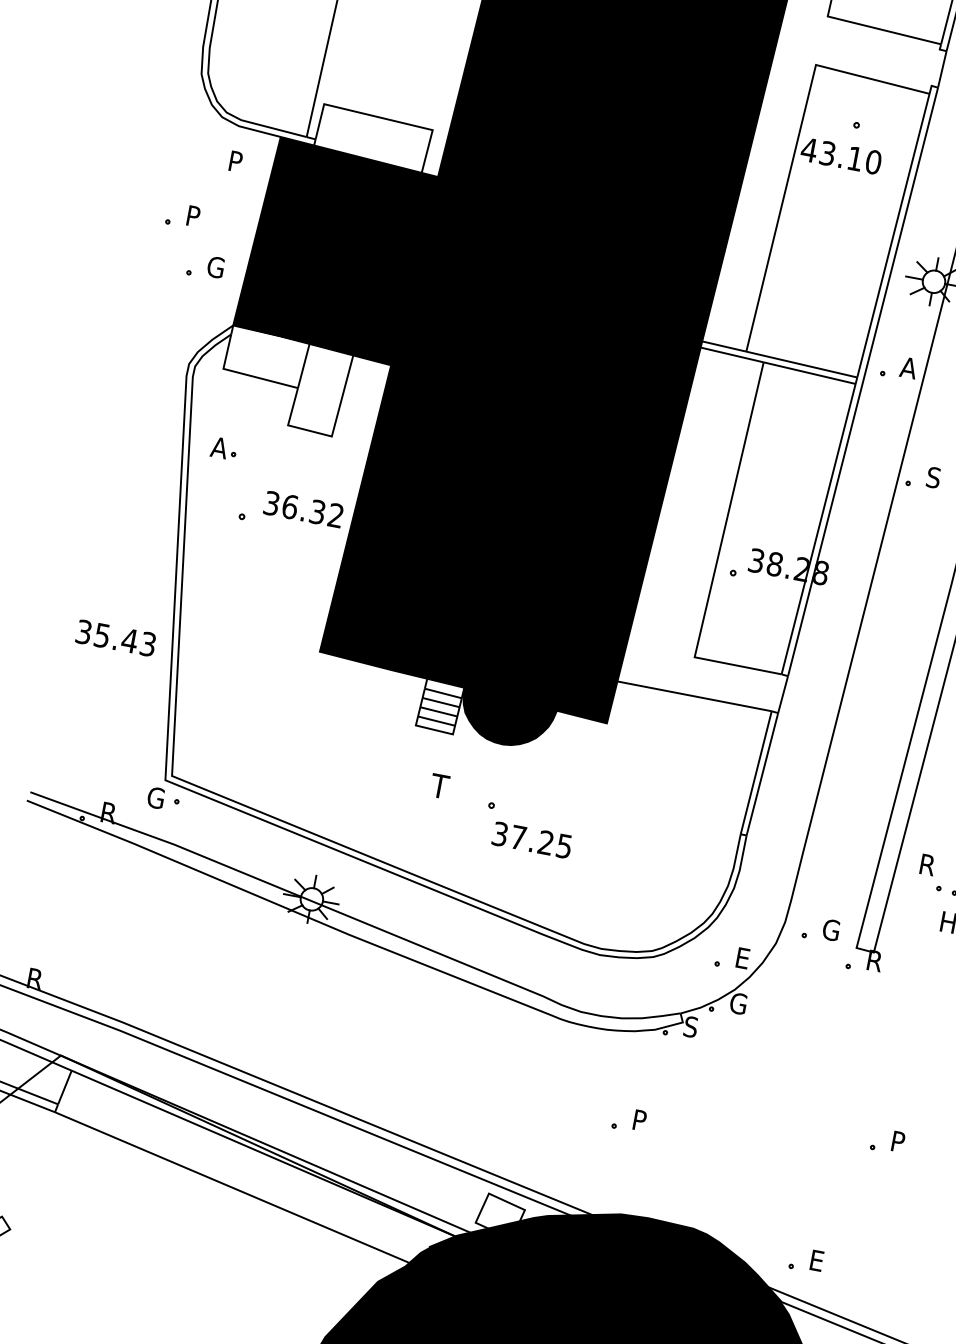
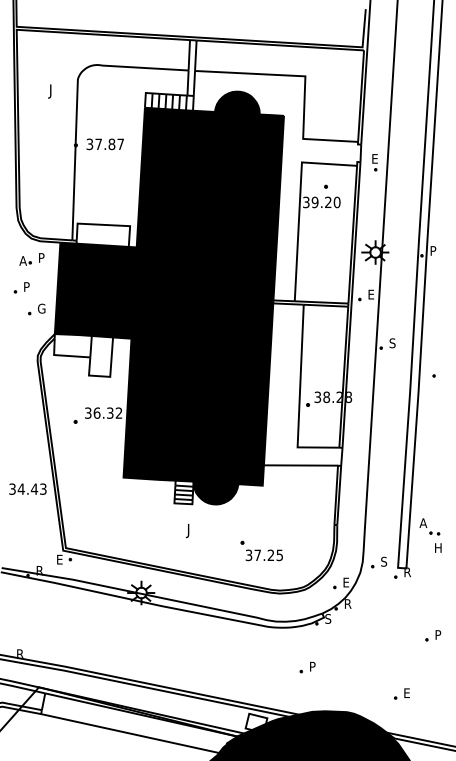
text: (830, 154) -> (316, 202), 43.10 -> 39.20
text: (908, 367) -> (371, 294), A -> E
part: (224, 447) -> (25, 260), moved
text: (100, 633) -> (20, 488), 35.43 -> 34.43
text: (436, 787) -> (189, 530), T -> J
text: (156, 797) -> (60, 559), G -> E
part: (528, 828) -> (261, 550), moved
text: (927, 863) -> (423, 522), R -> A
text: (830, 929) -> (384, 561), G -> S
text: (737, 1002) -> (347, 603), G -> R
part: (888, 1140) -> (433, 635), moved
part: (805, 1259) -> (401, 693), moved

